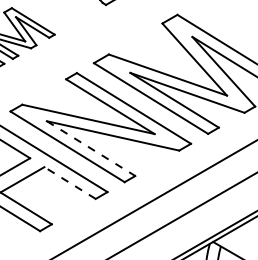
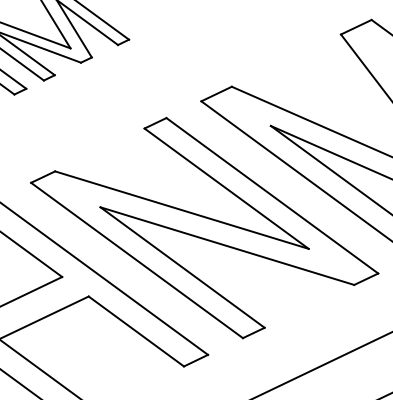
line: (91, 148) -> (183, 267), dashed -> solid
line: (69, 182) -> (135, 330), dashed -> solid

